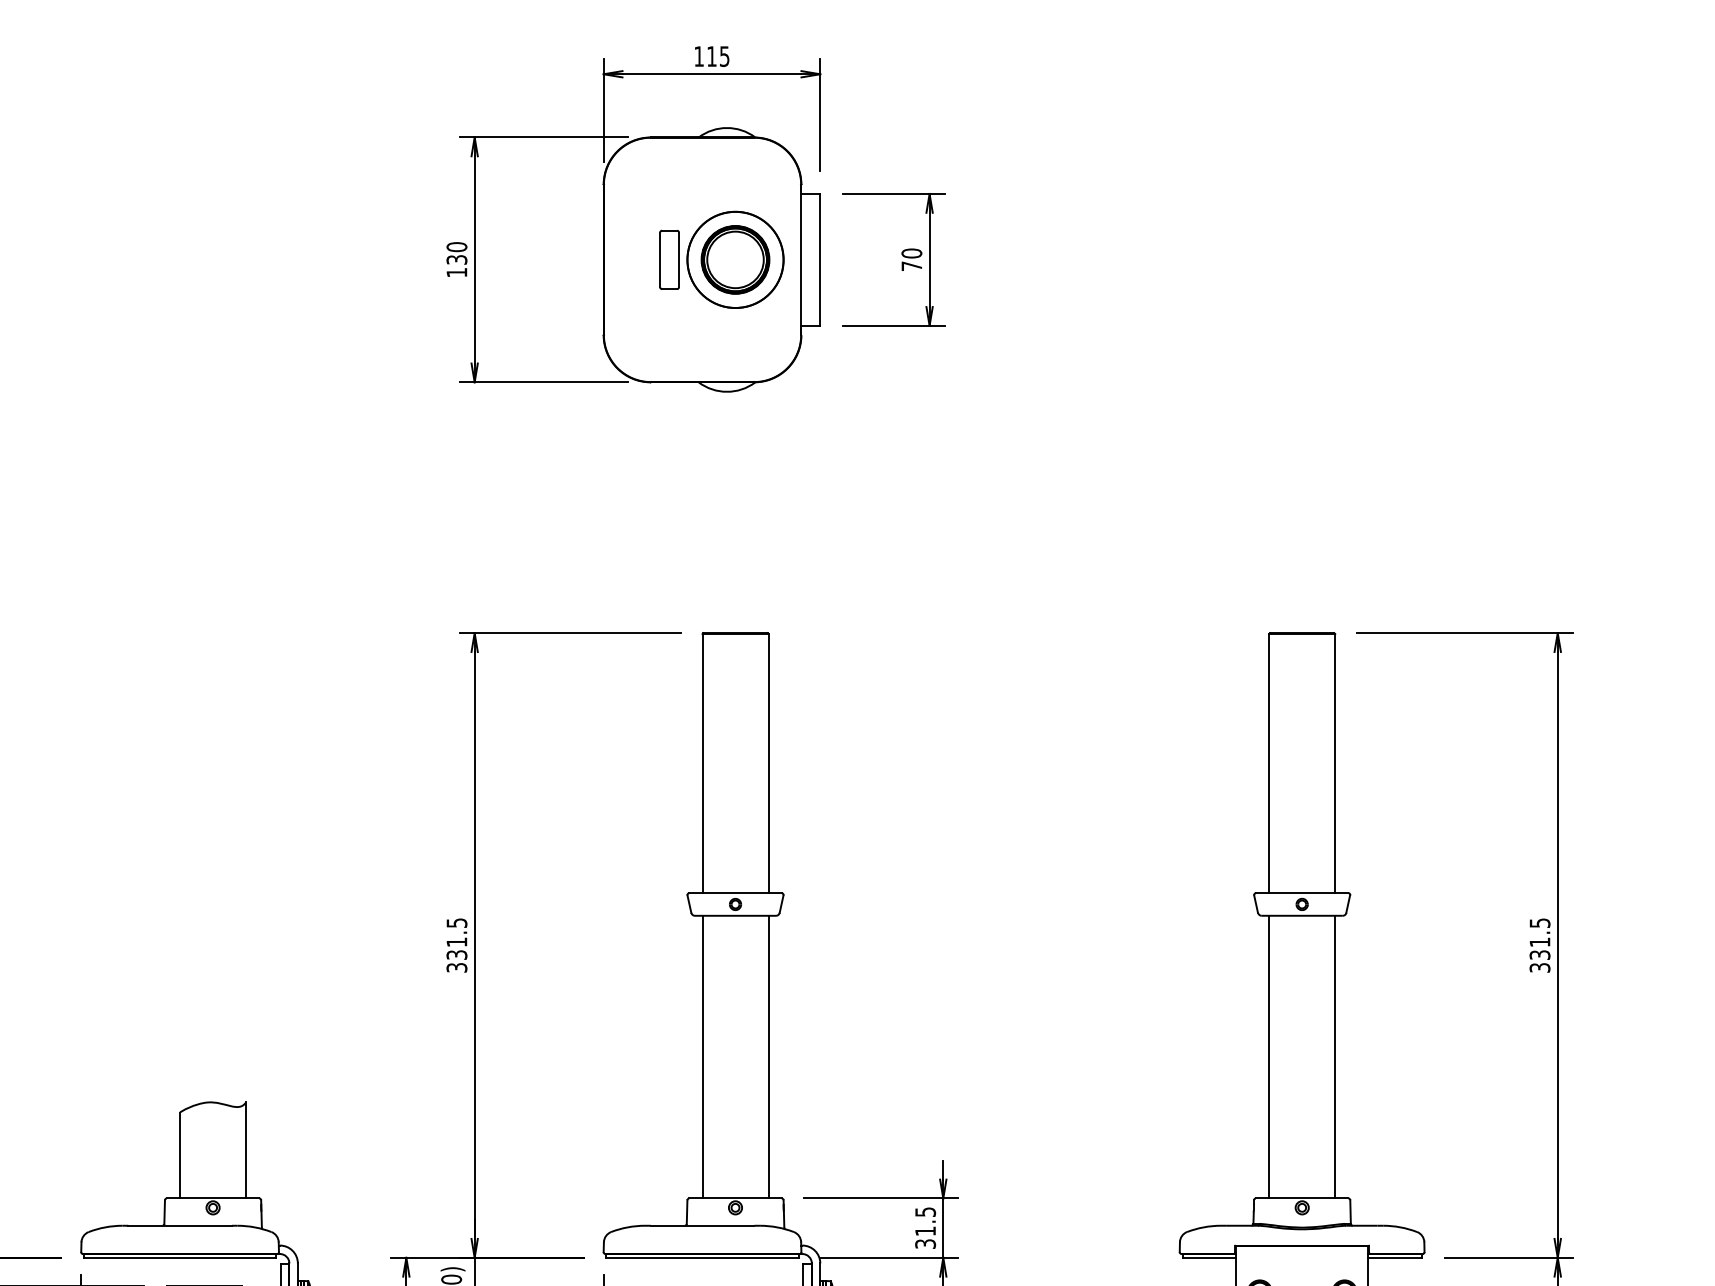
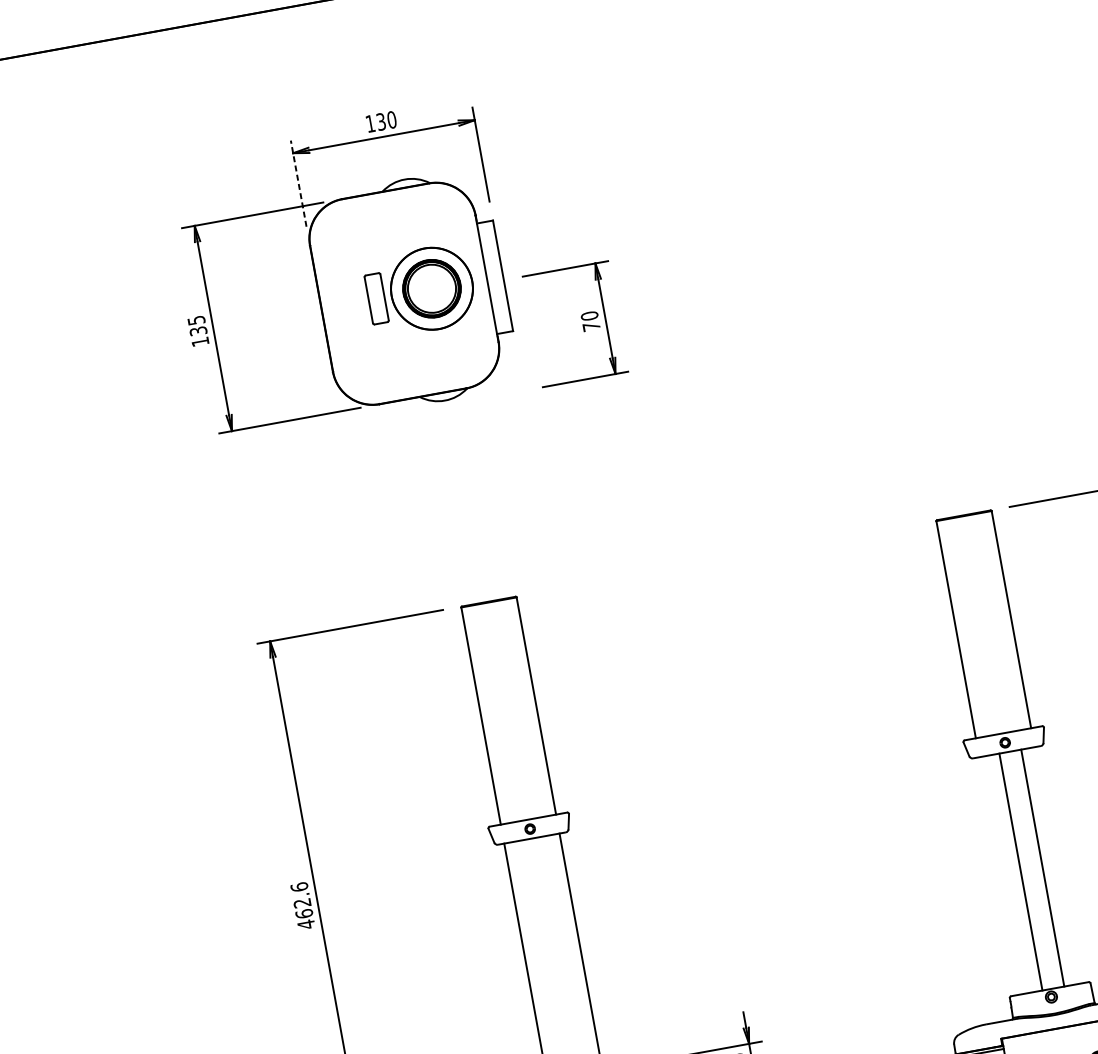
text: (718, 56) -> (386, 120), 115 -> 130
line: (603, 110) -> (298, 183), solid -> dashed
text: (456, 247) -> (196, 320), 130 -> 135
part: (901, 262) -> (582, 325), moved
text: (456, 945) -> (302, 905), 331.5 -> 462.6
line: (1269, 1056) -> (1042, 867), moved
line: (1335, 1056) -> (1021, 871), moved

